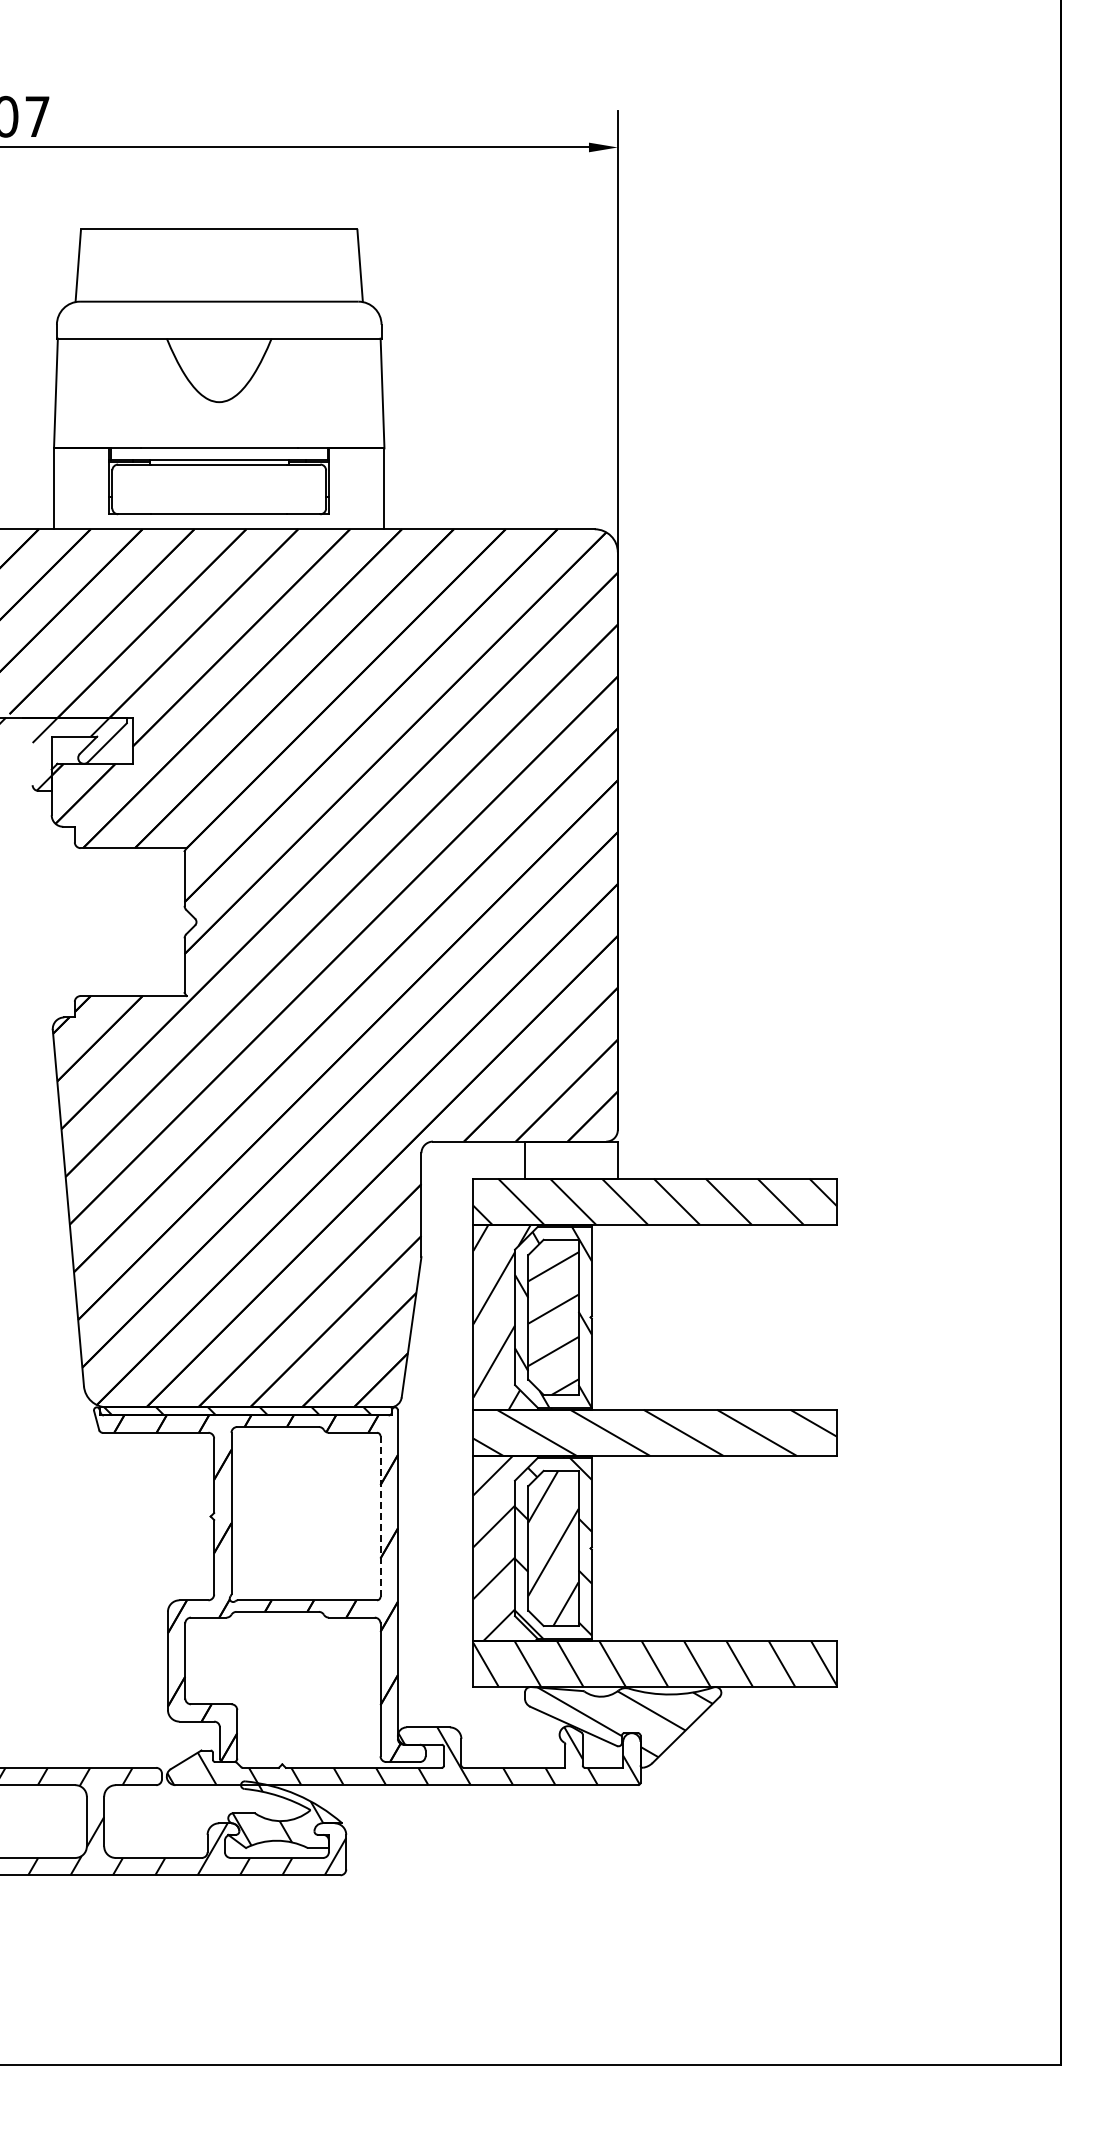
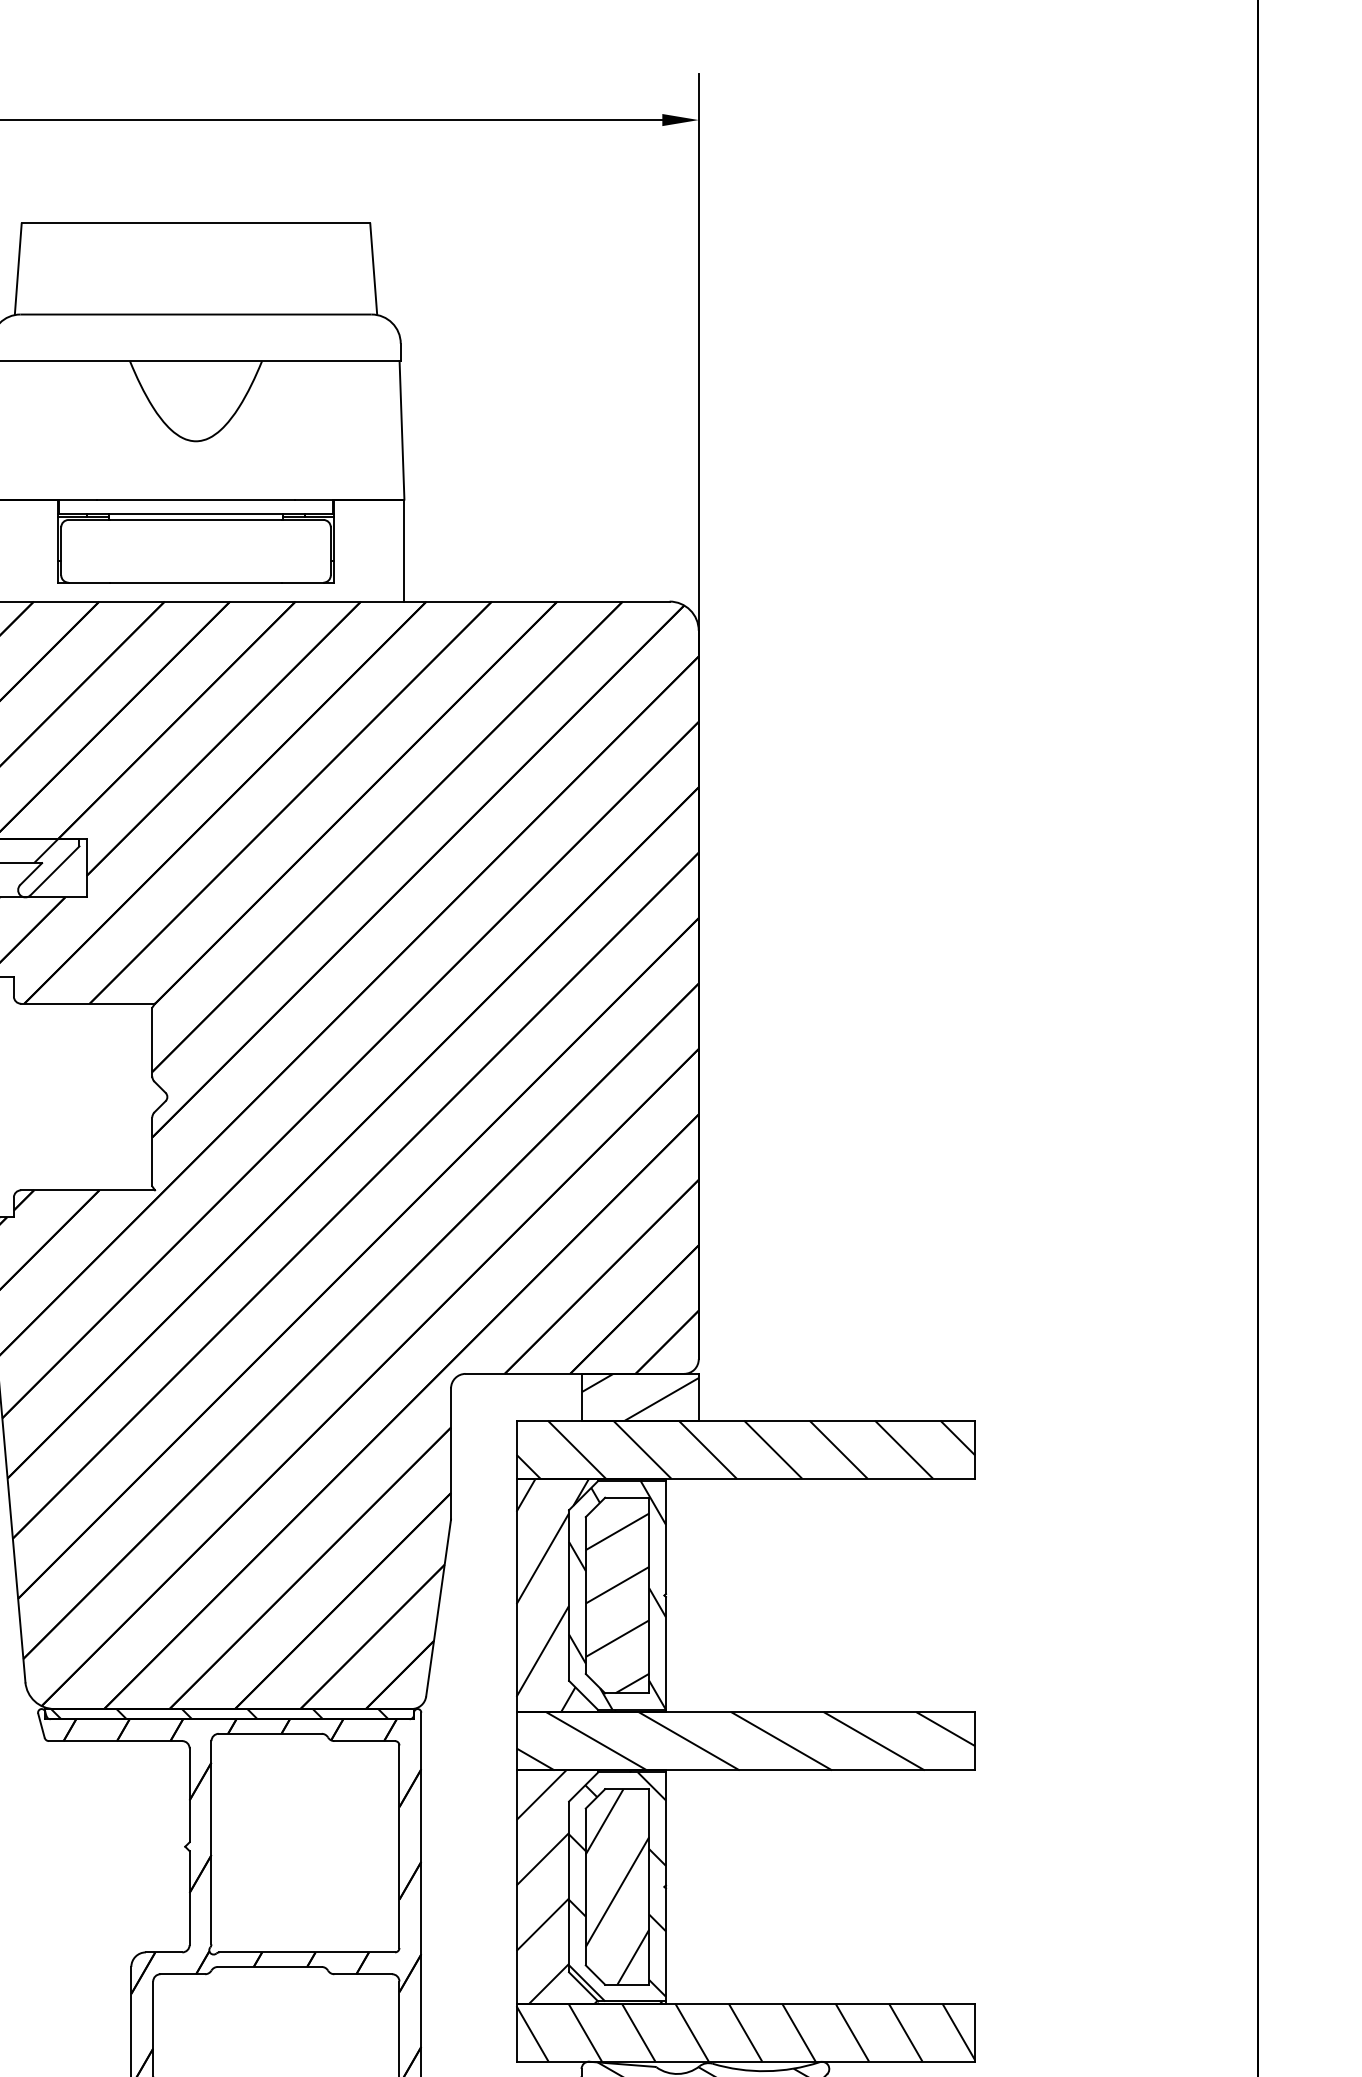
hatch: (571, 1159) -> (640, 1396), added
line: (380, 1517) -> (399, 1847), dashed -> solid

